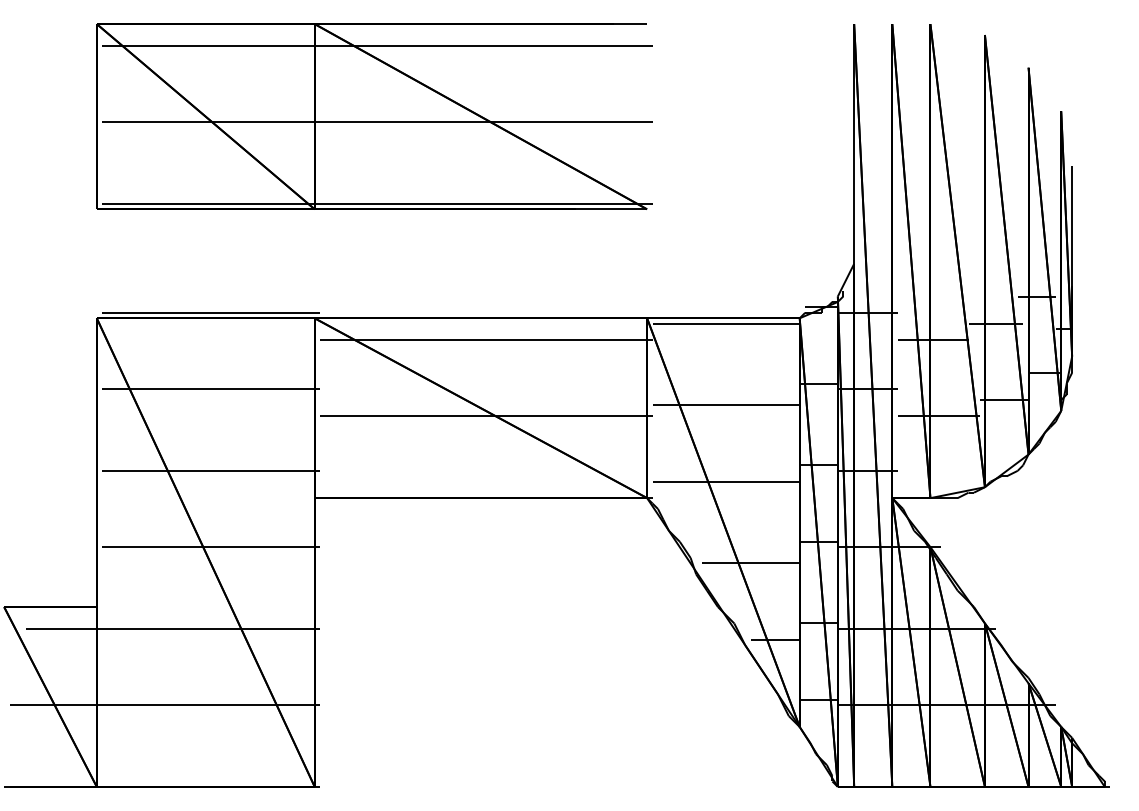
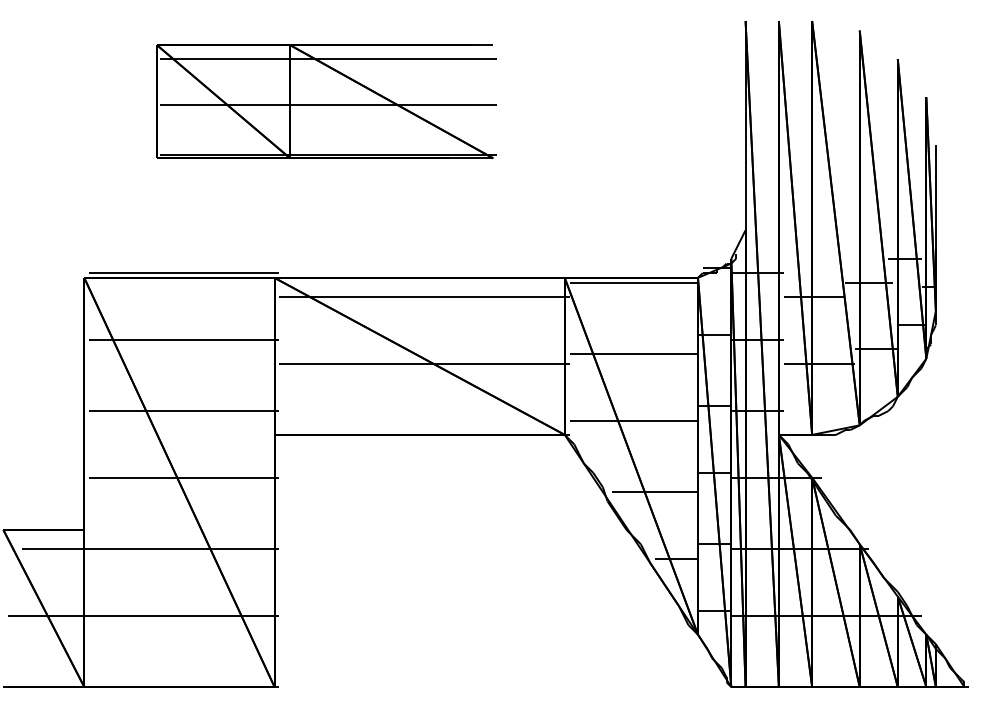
part: (374, 116) -> (326, 101), size x0.7

